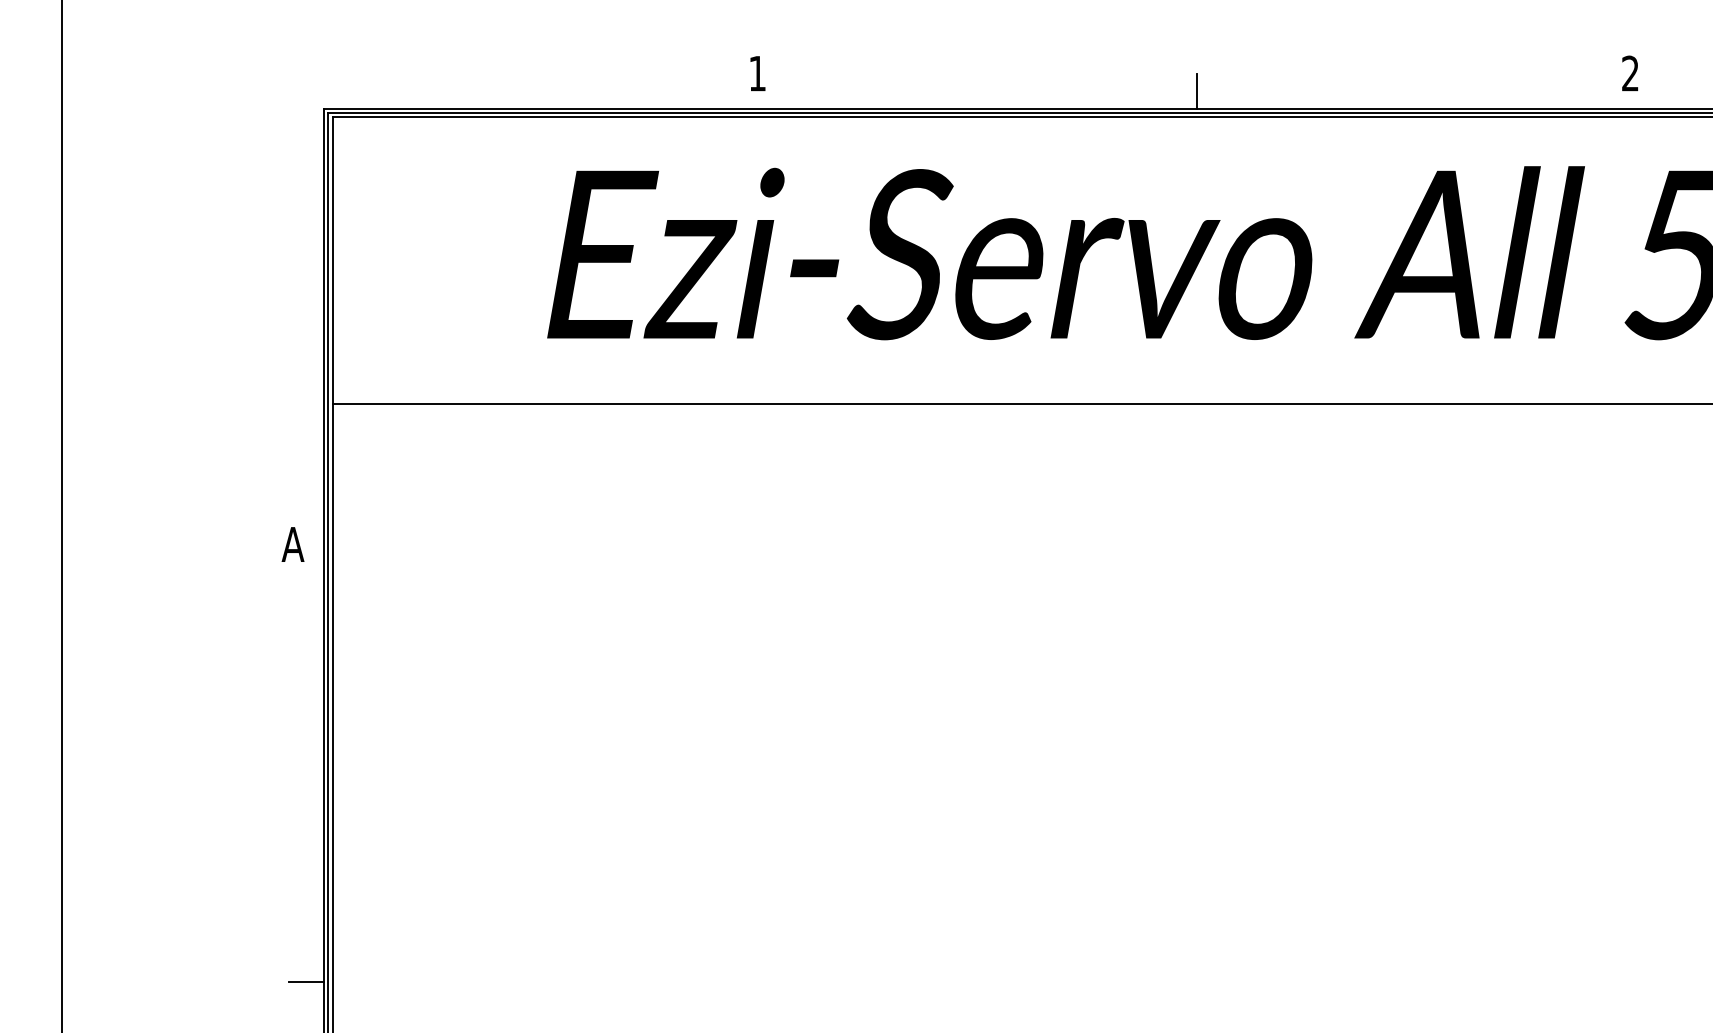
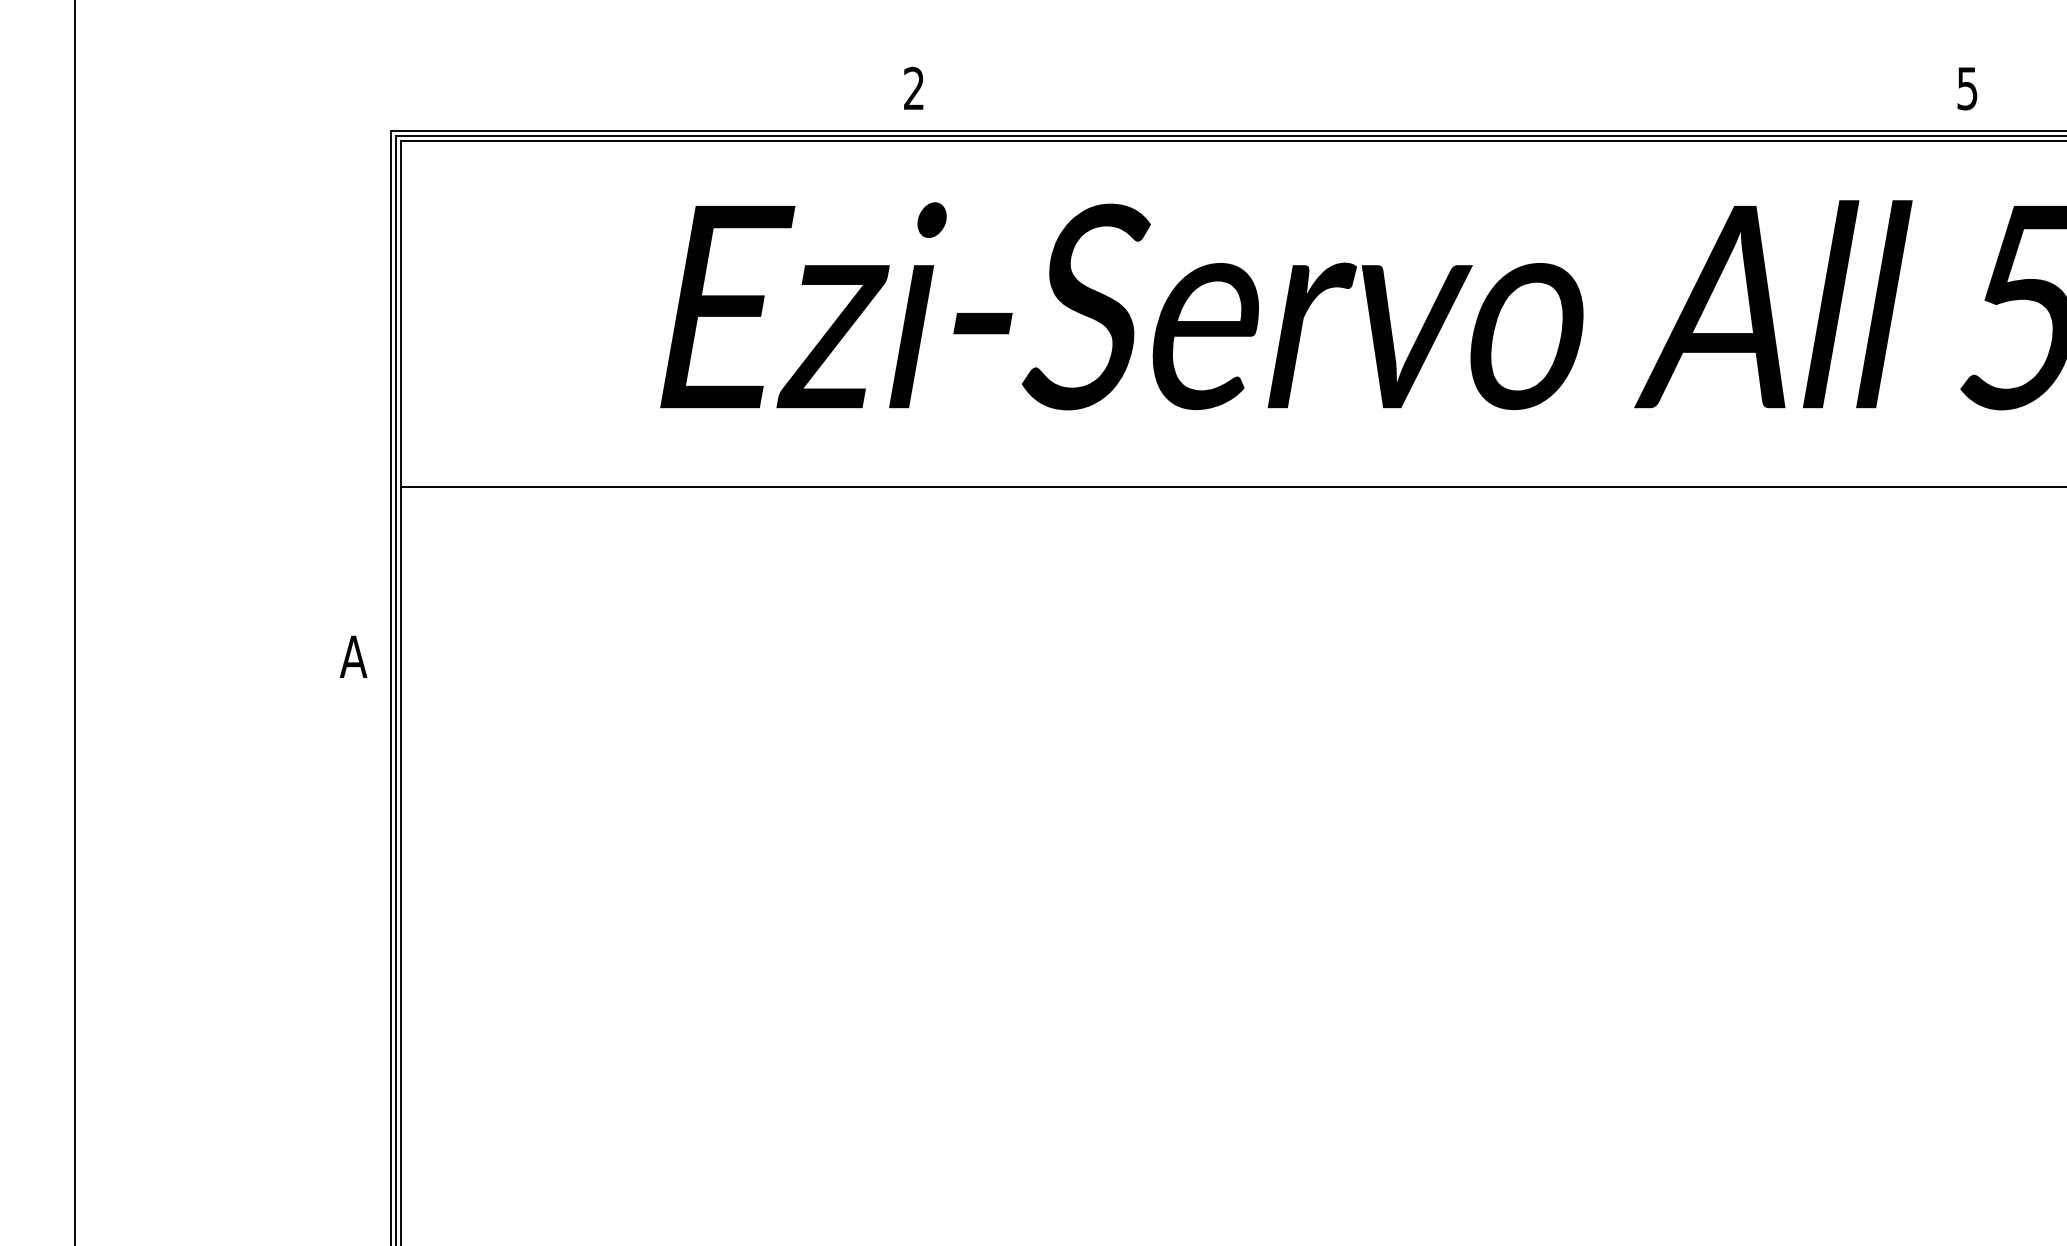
text: (757, 72) -> (913, 87), 1 -> 2
text: (1630, 73) -> (1967, 88), 2 -> 5
line: (1197, 90) -> (1444, 109), removed
line: (306, 981) -> (369, 1184), removed

